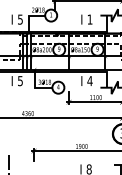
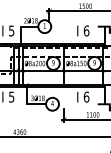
text: (89, 19) -> (85, 30), 1 -> 6
text: (89, 81) -> (85, 97), 4 -> 6

